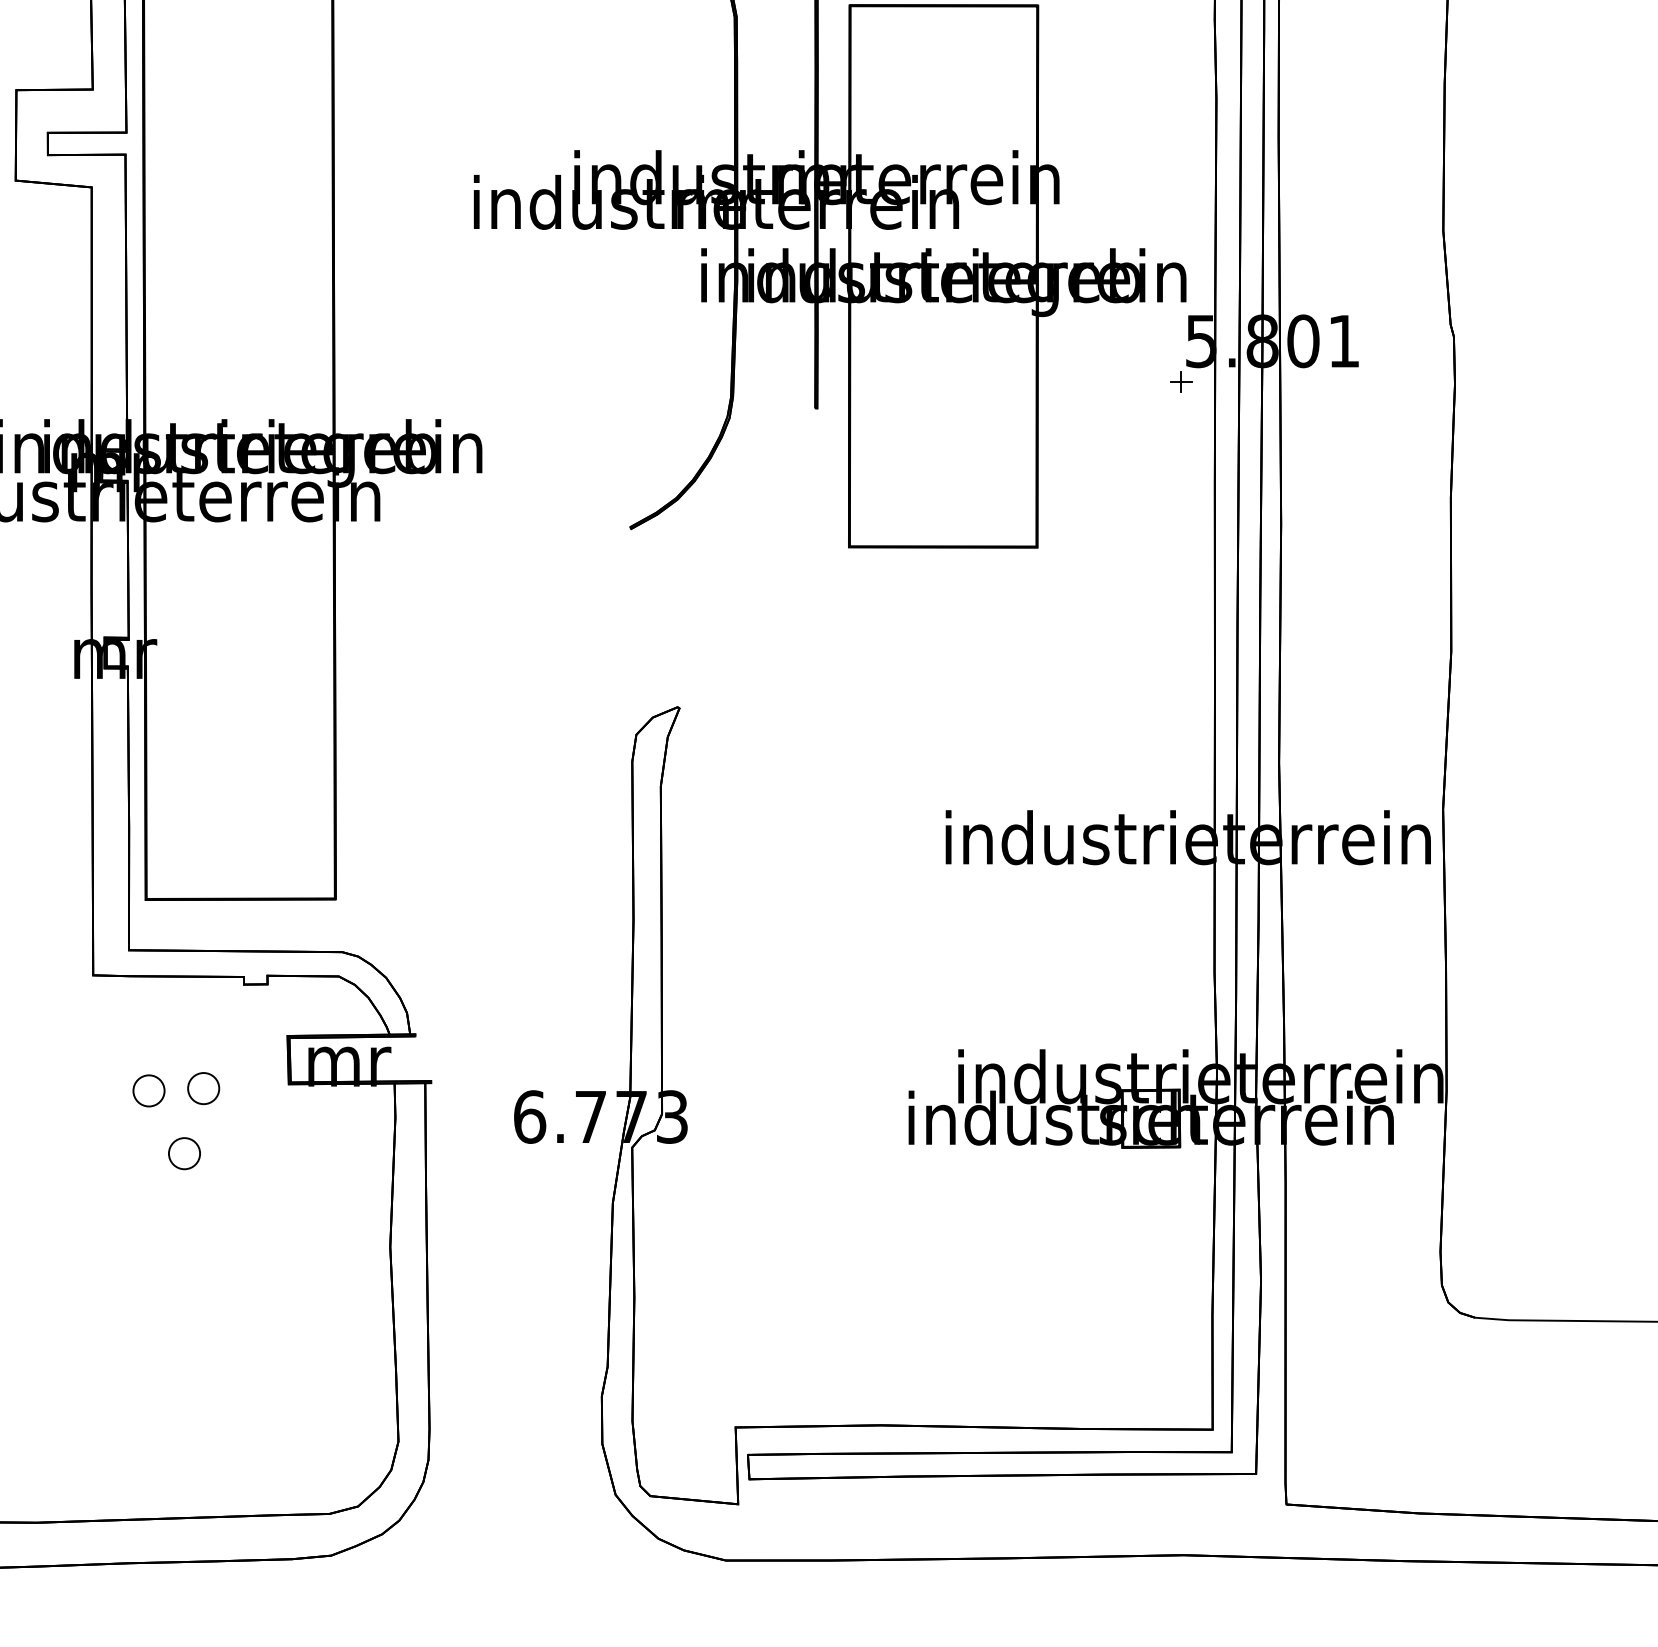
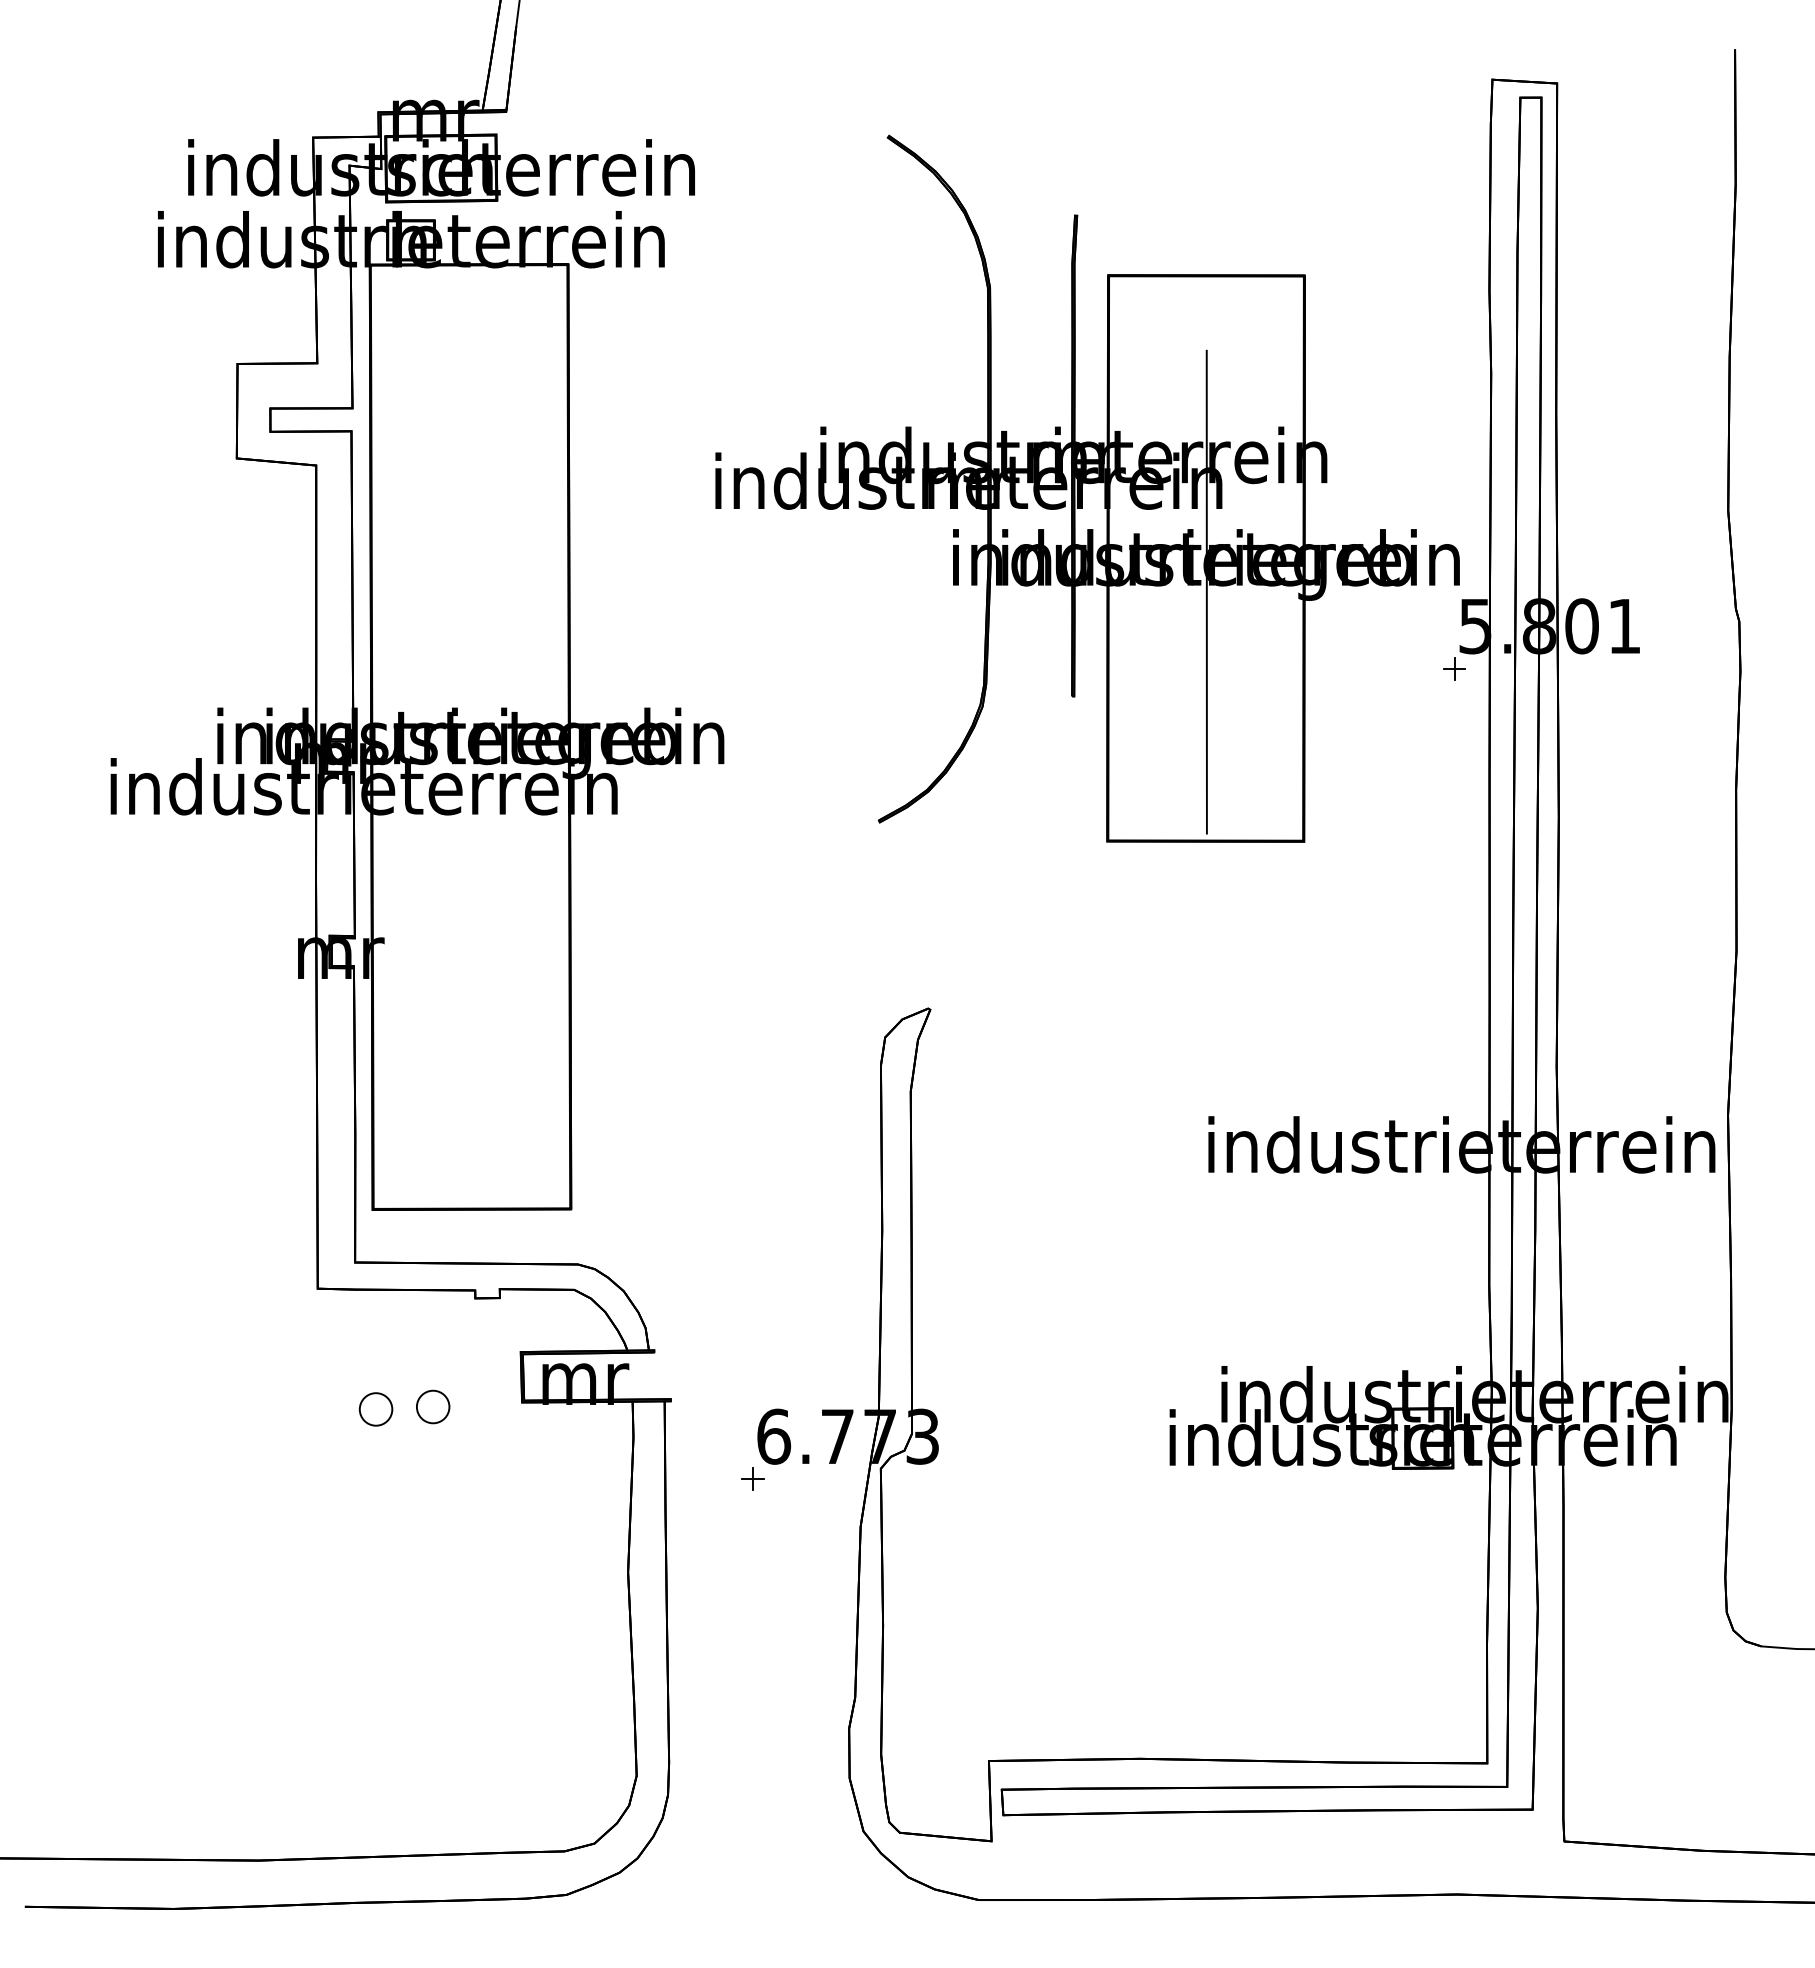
line: (943, 307) -> (1206, 591), added
part: (184, 1153) -> (413, 1474), removed
part: (509, 1157) -> (752, 1478), added

